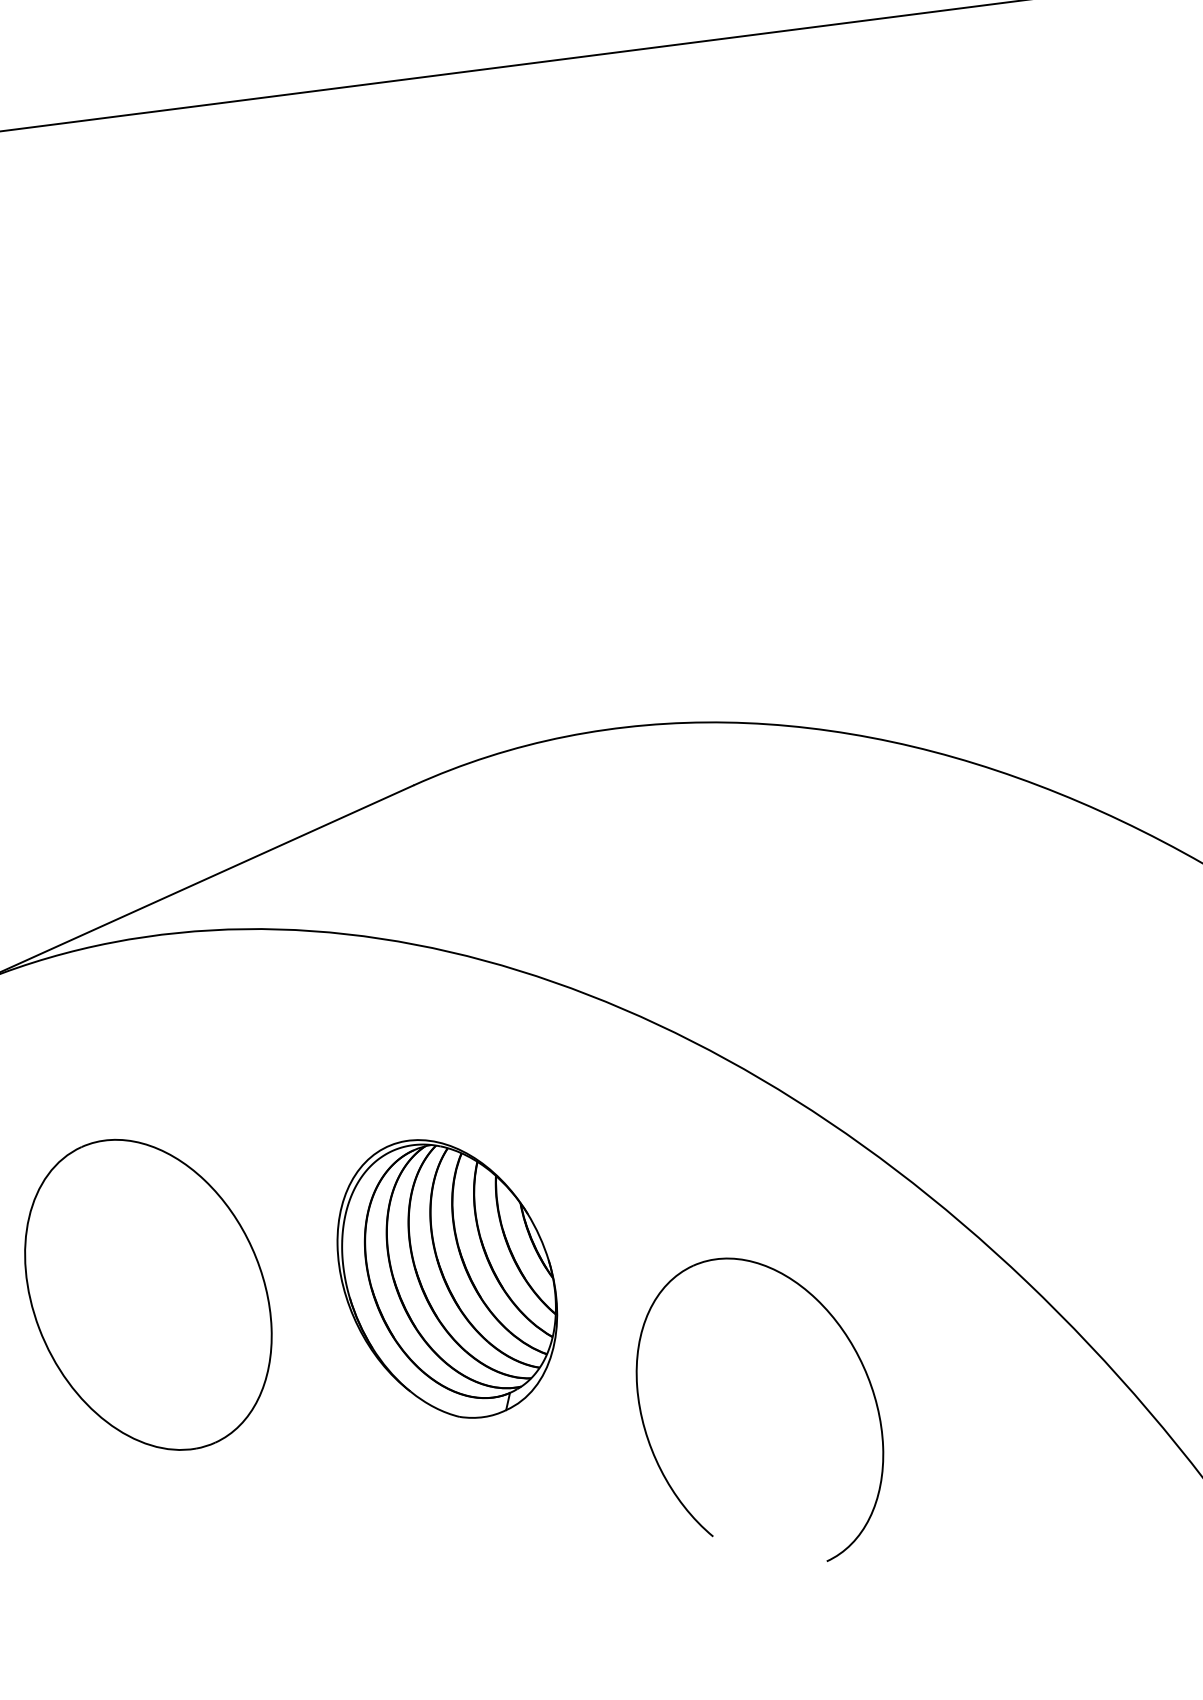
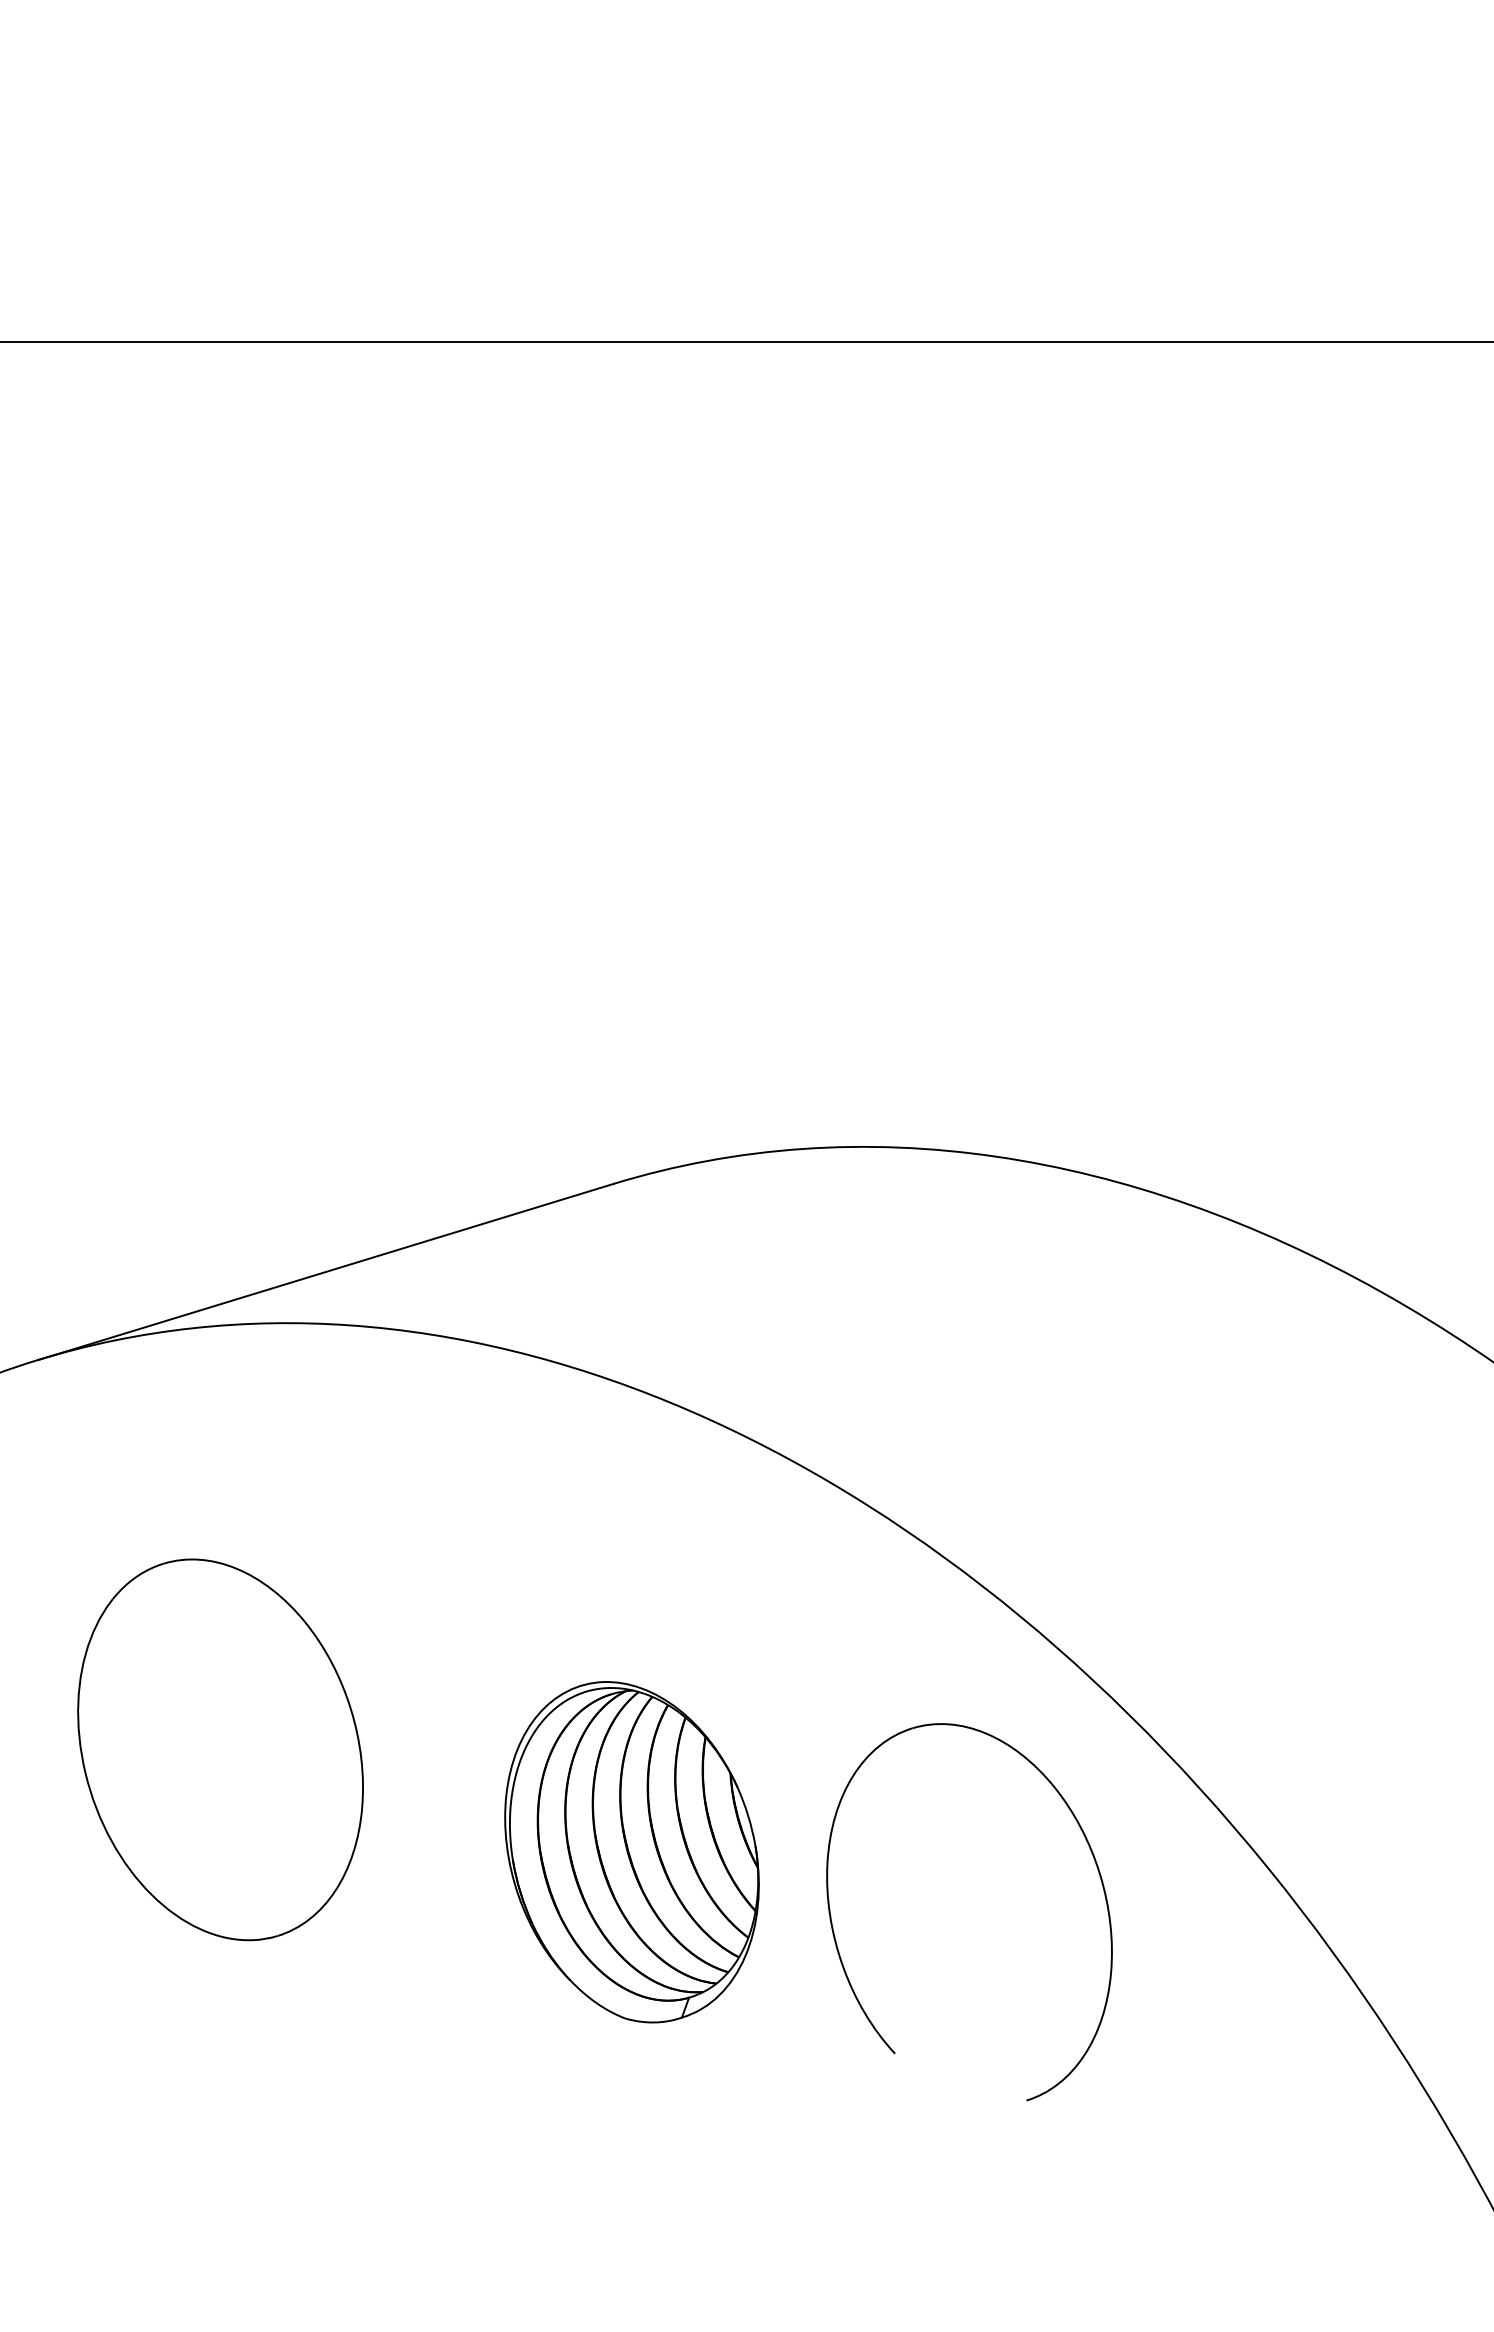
part: (447, 1279) -> (631, 1852), moved
part: (861, 1363) -> (1097, 1870), moved

